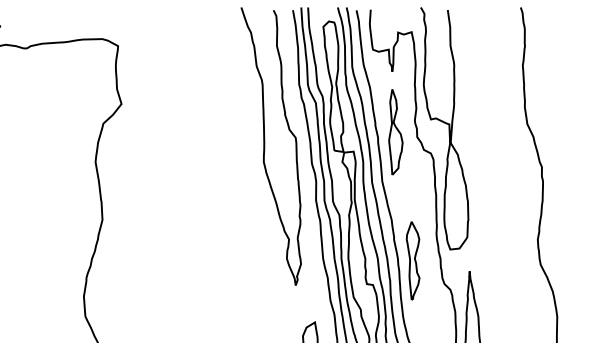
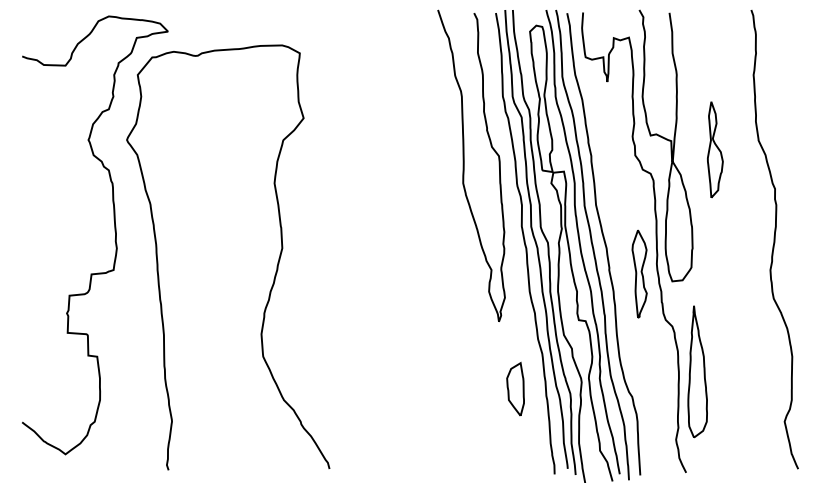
part: (396, 131) -> (715, 149), moved
part: (412, 260) -> (639, 273), moved

